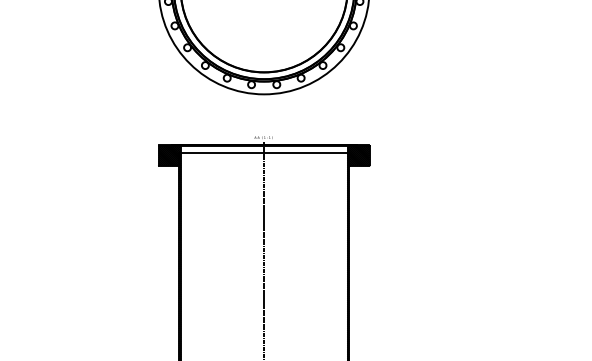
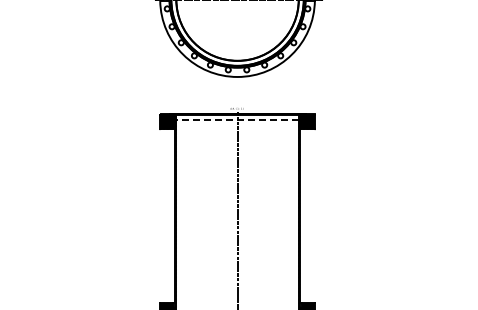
line: (264, 152) -> (237, 119), solid -> dashed

